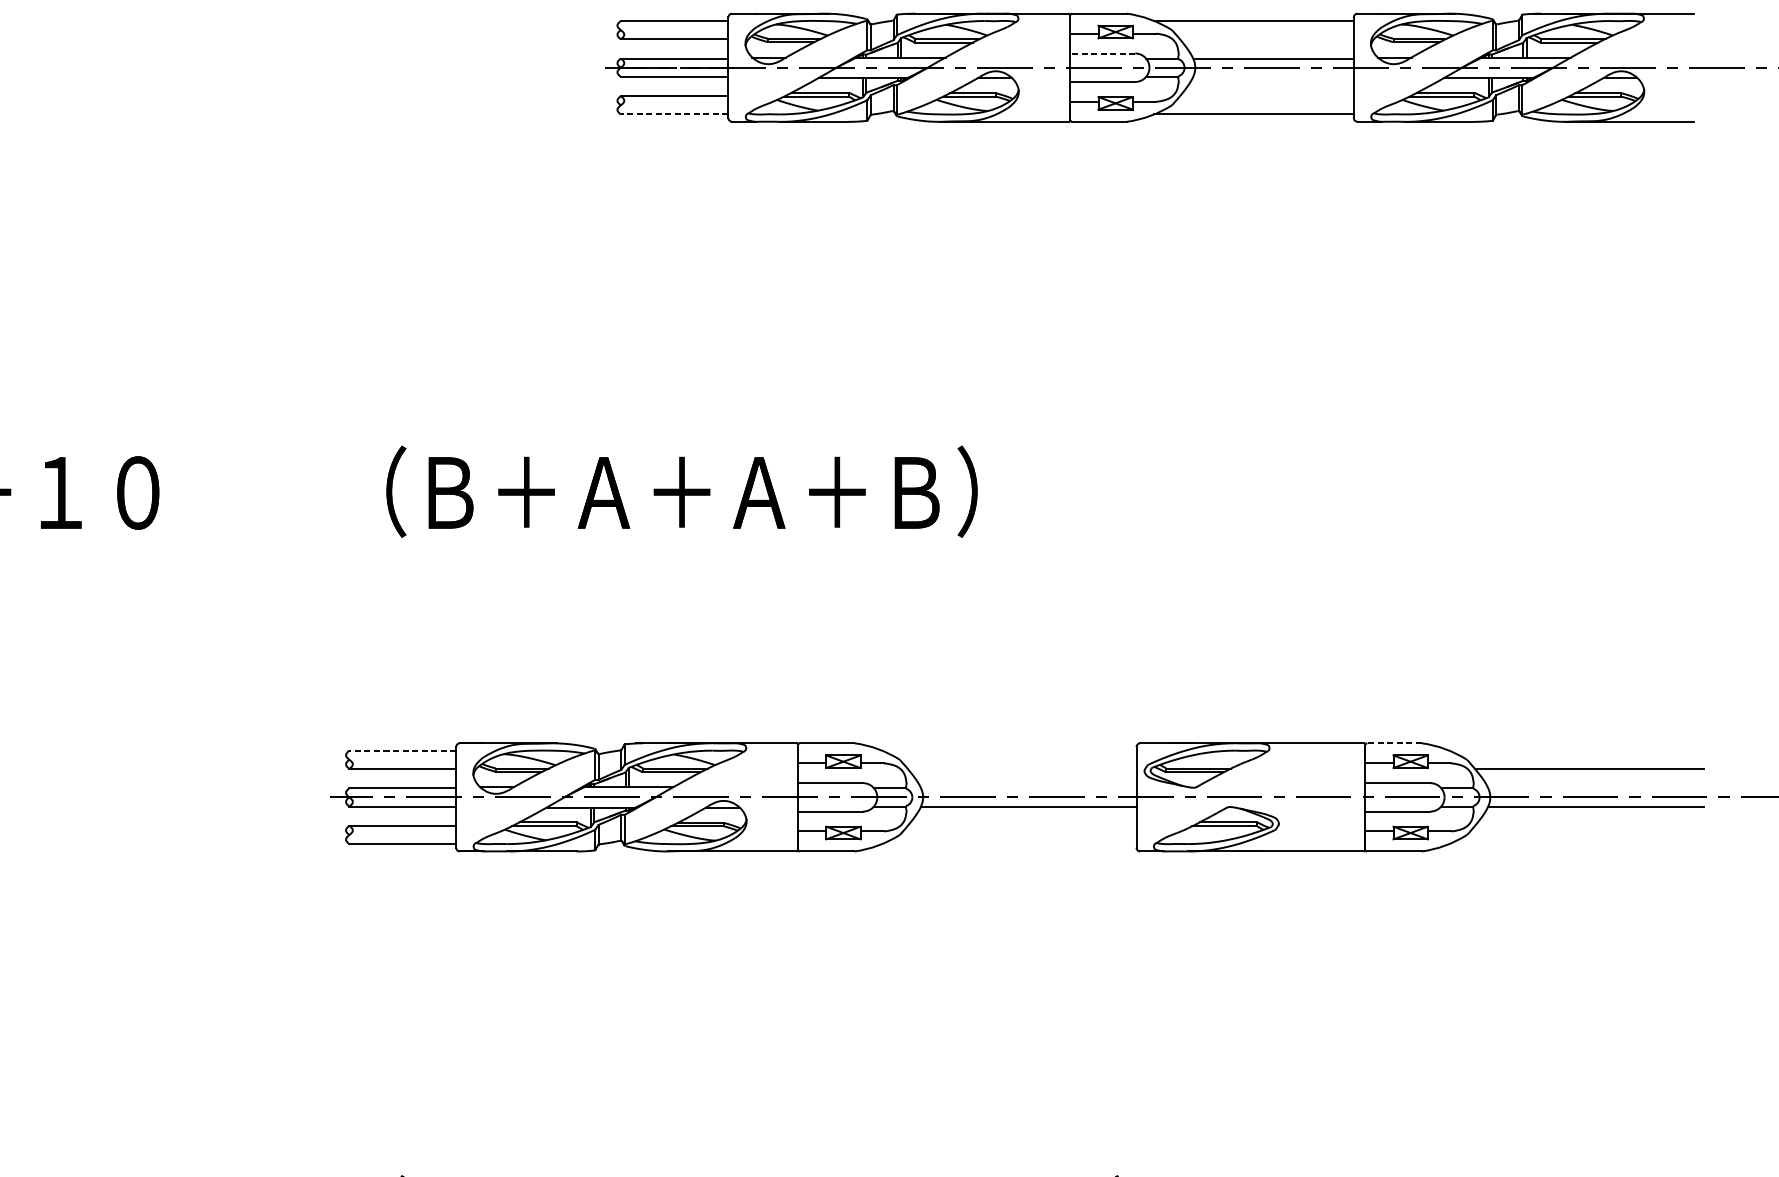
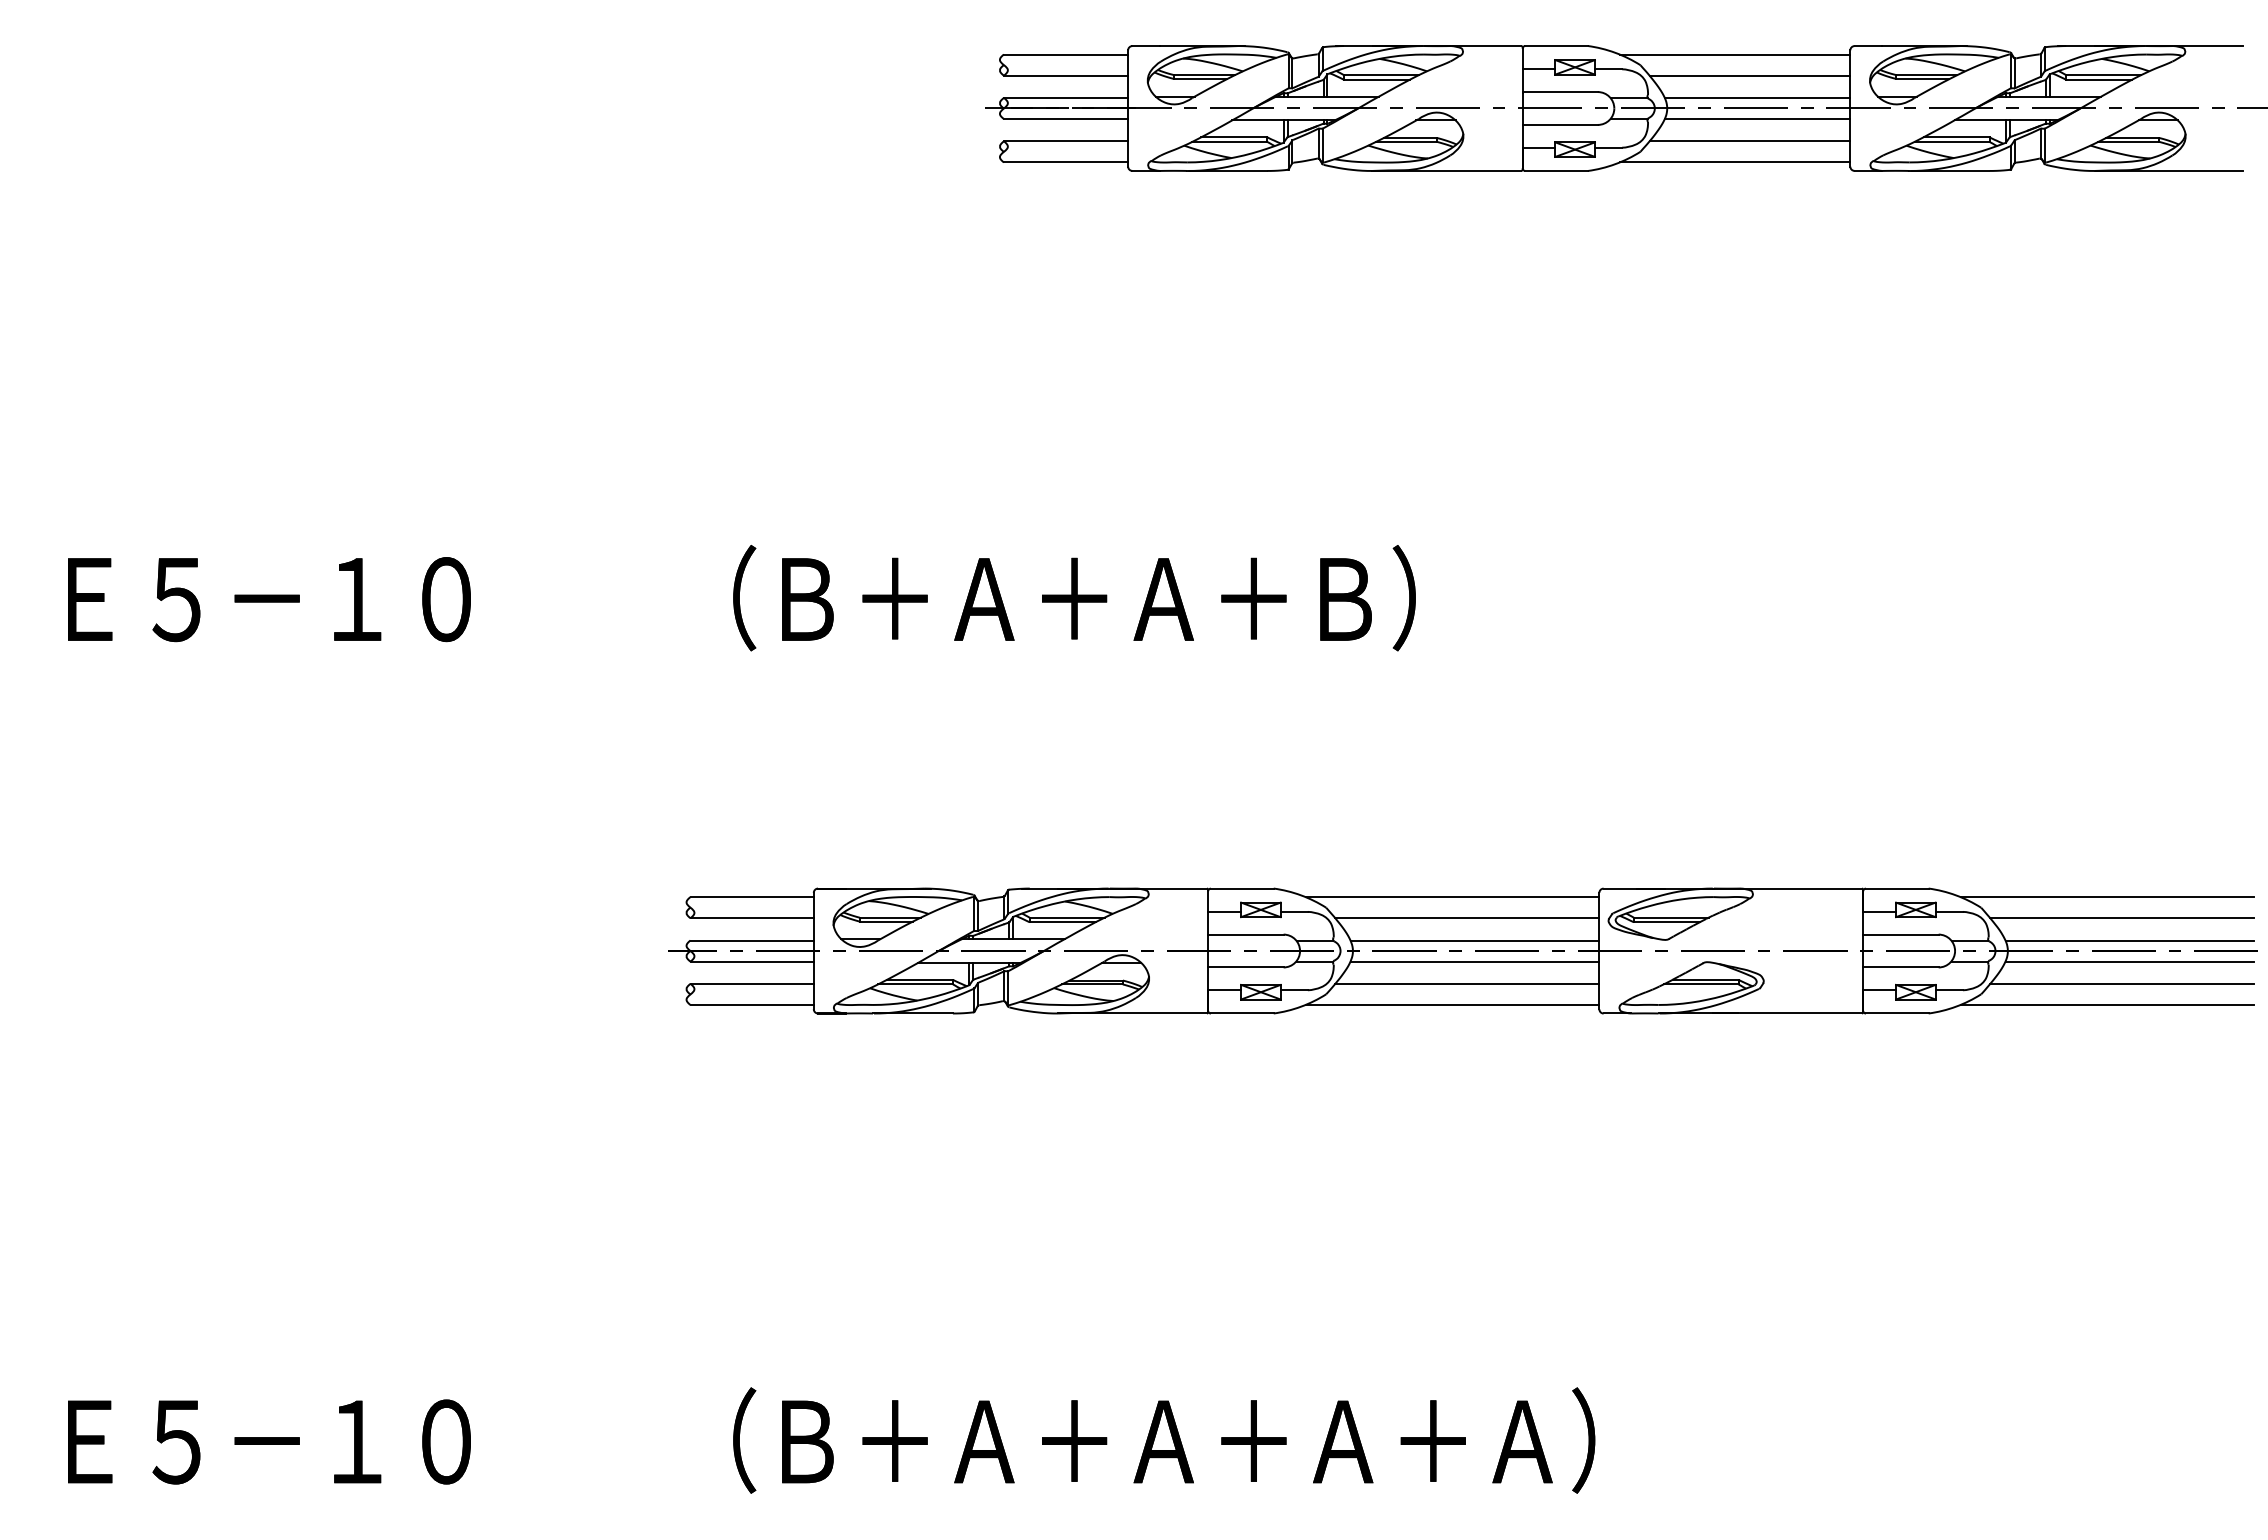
line: (1266, 39) -> (1749, 75), added
line: (1102, 53) -> (1560, 92), dashed -> solid
line: (1273, 76) -> (1757, 118), added
line: (1266, 96) -> (1749, 141), added
line: (674, 114) -> (1065, 162), dashed -> solid
line: (1393, 743) -> (1896, 888), dashed -> solid
line: (403, 751) -> (752, 897), dashed -> solid
line: (1009, 751) -> (1452, 897), added
line: (1576, 751) -> (2107, 897), added
line: (1022, 769) -> (1467, 918), added
line: (1028, 788) -> (1474, 940), added
line: (1595, 788) -> (2129, 940), added
line: (1022, 825) -> (1467, 983), added
line: (1589, 825) -> (2122, 983), added
line: (1009, 843) -> (1452, 1004), added
line: (1576, 843) -> (2107, 1004), added

